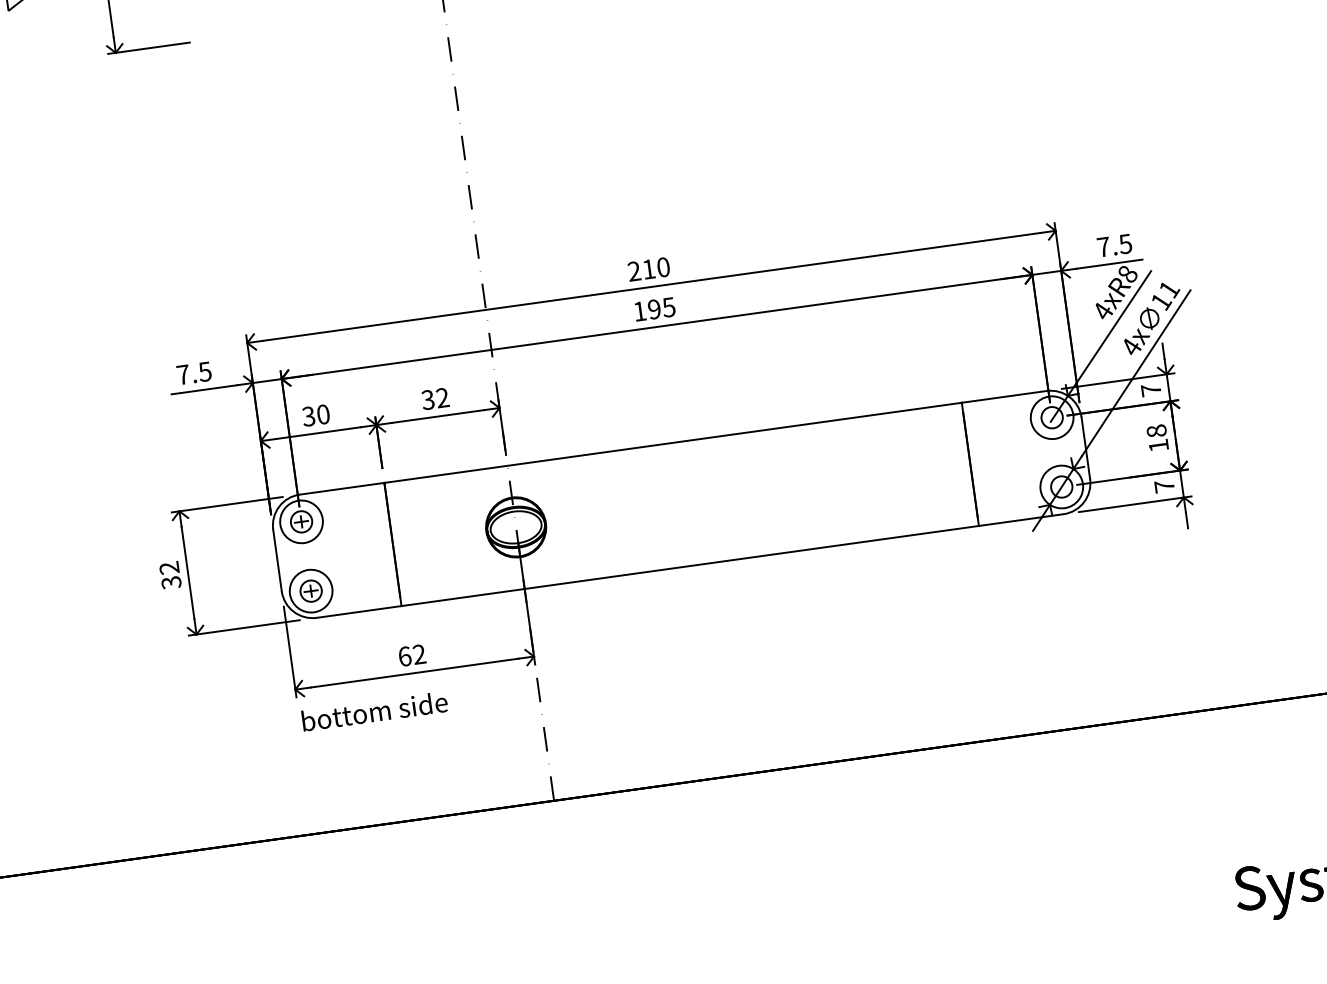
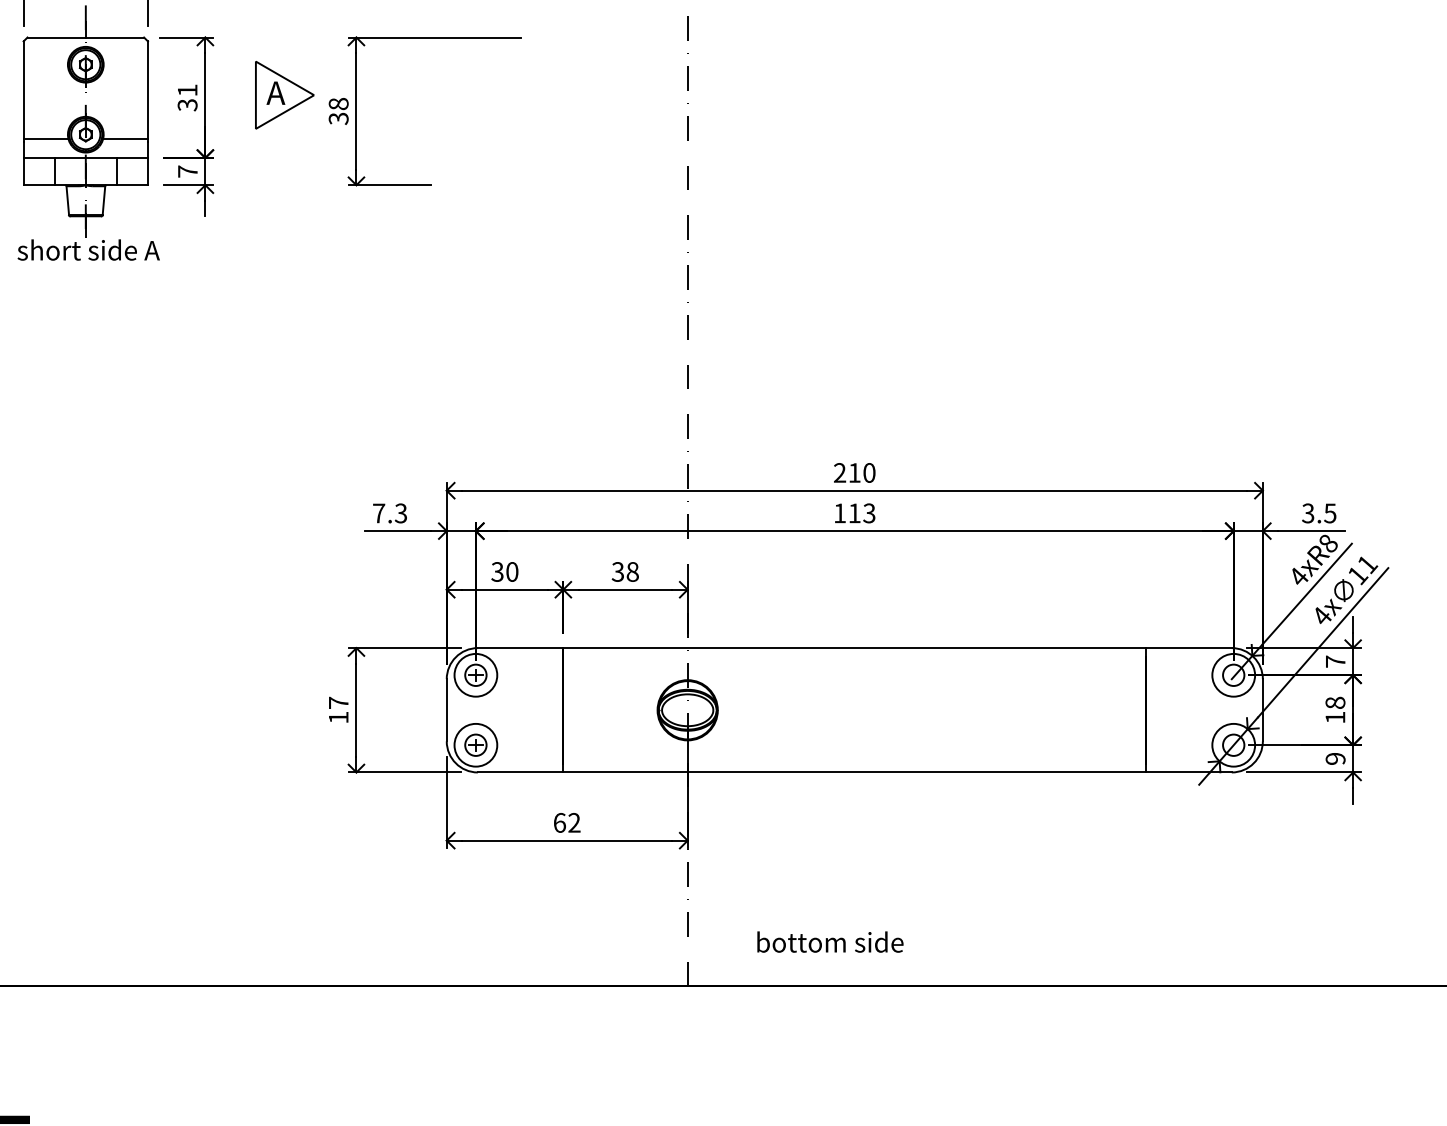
text: (1103, 247) -> (1308, 513), 7.5 -> 3.5
text: (661, 308) -> (861, 513), 195 -> 113
text: (205, 370) -> (401, 512), 7.5 -> 7.3
text: (442, 397) -> (632, 571), 32 -> 38
text: (1164, 486) -> (1335, 758), 7 -> 9
text: (170, 574) -> (338, 709), 32 -> 17
text: (374, 710) -> (830, 941), moved

